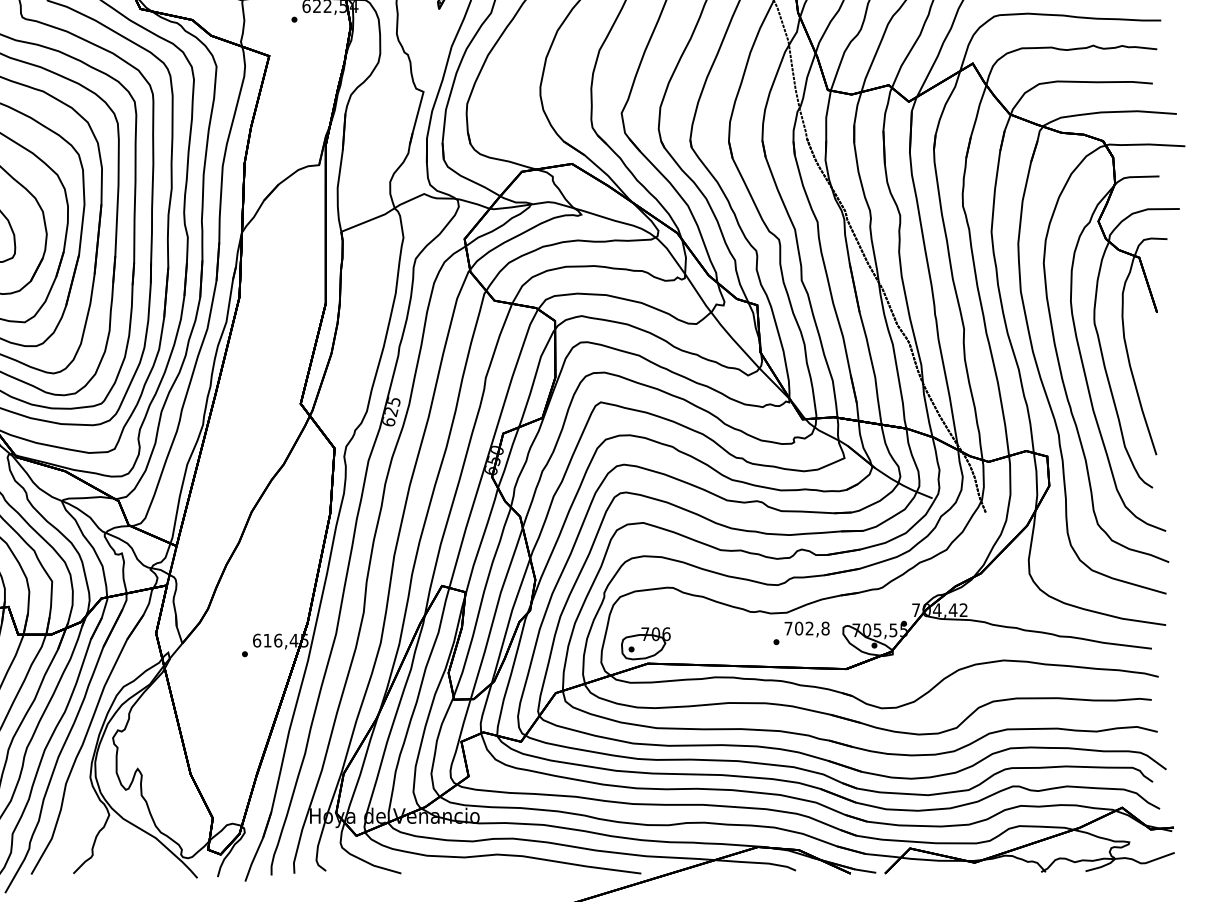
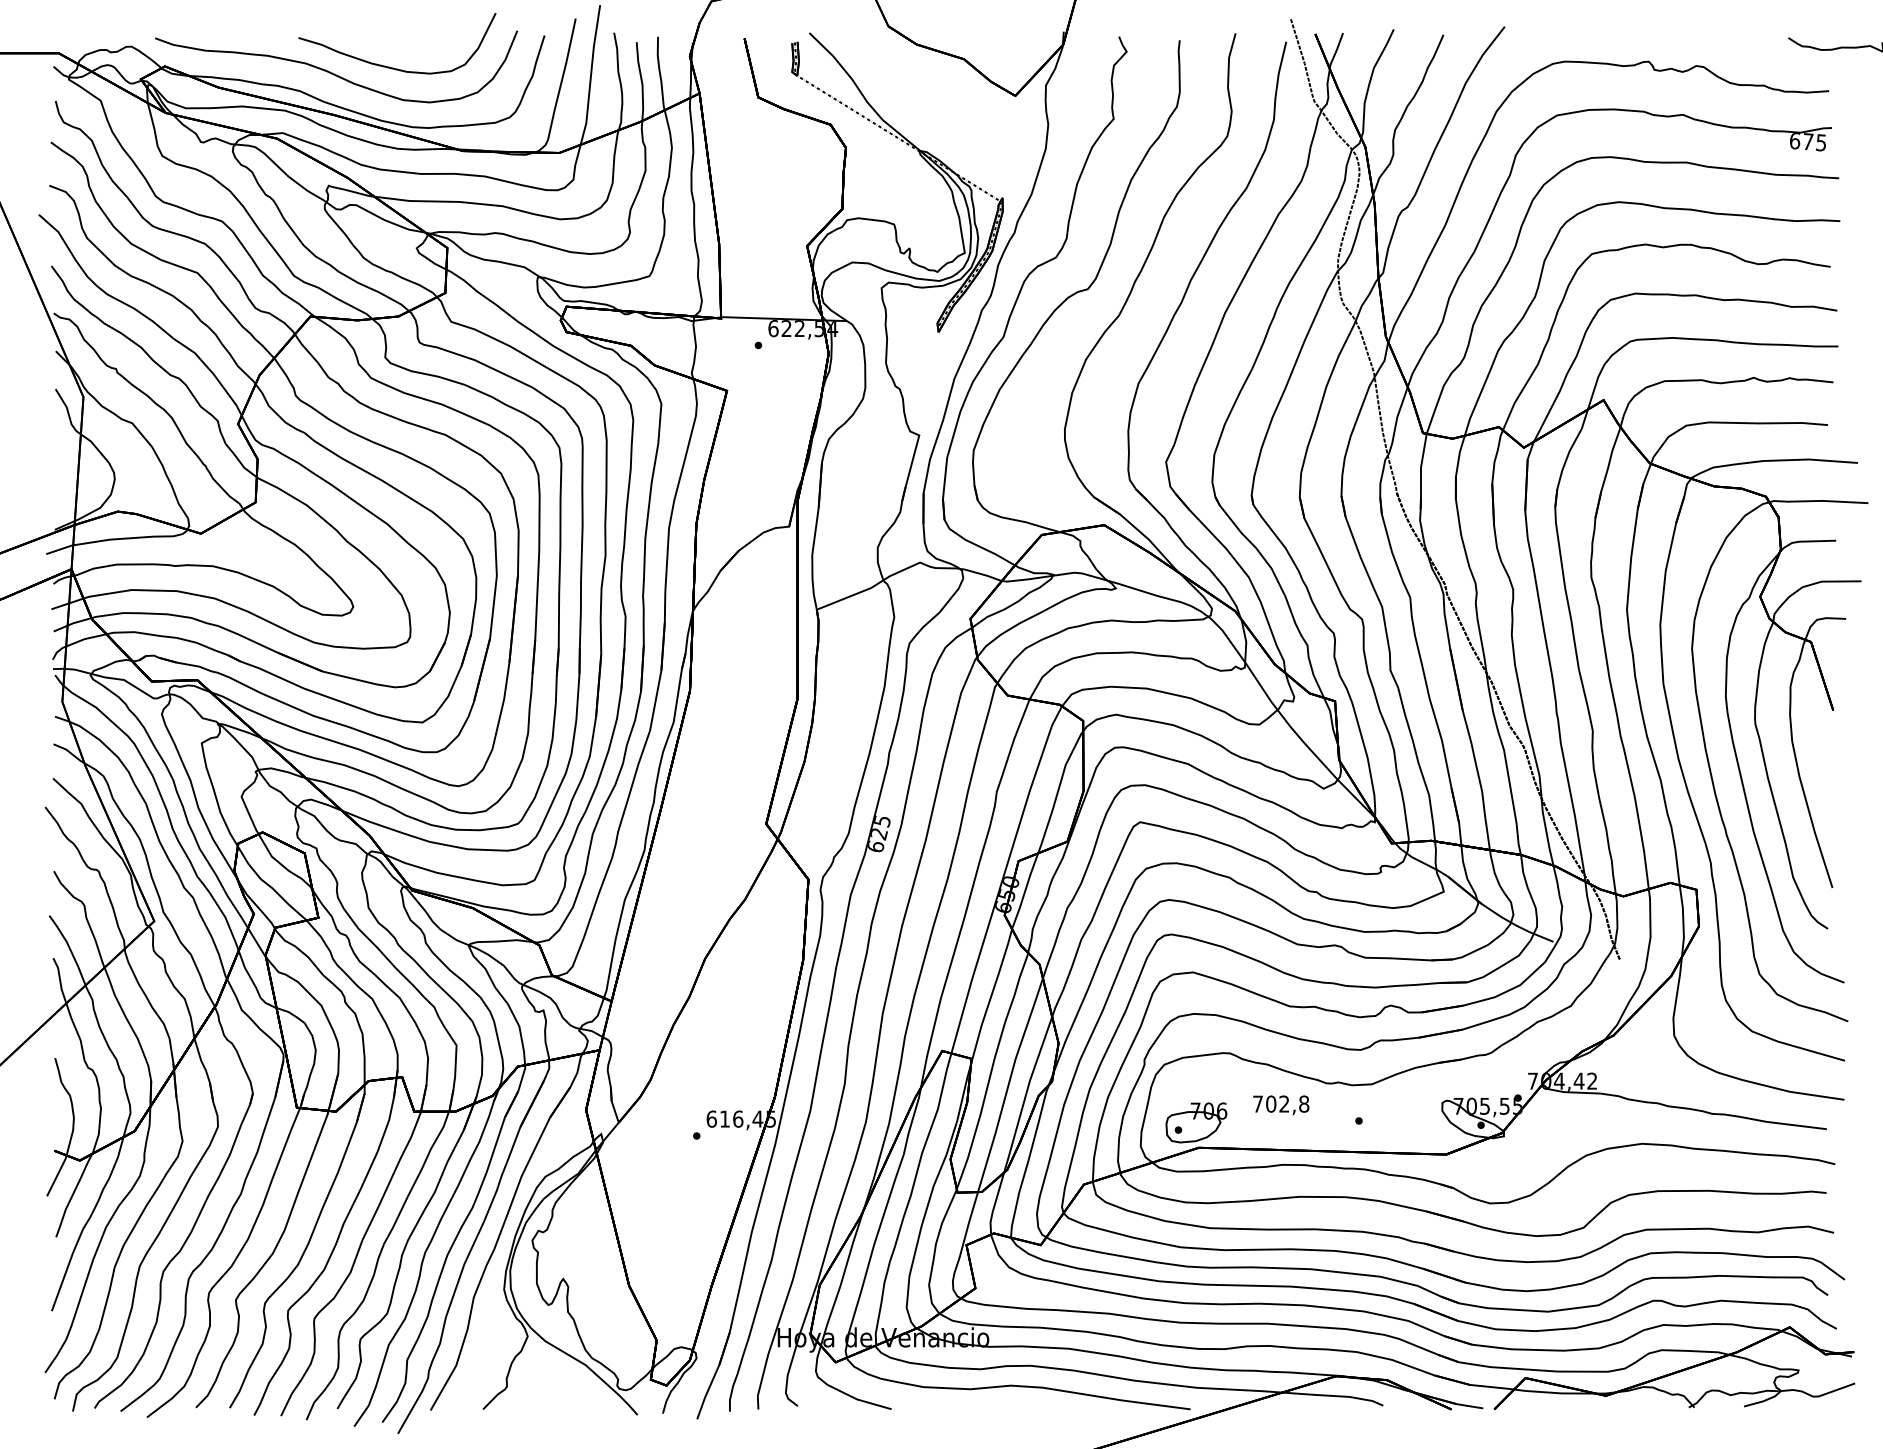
text: (807, 629) -> (1281, 1105), moved

